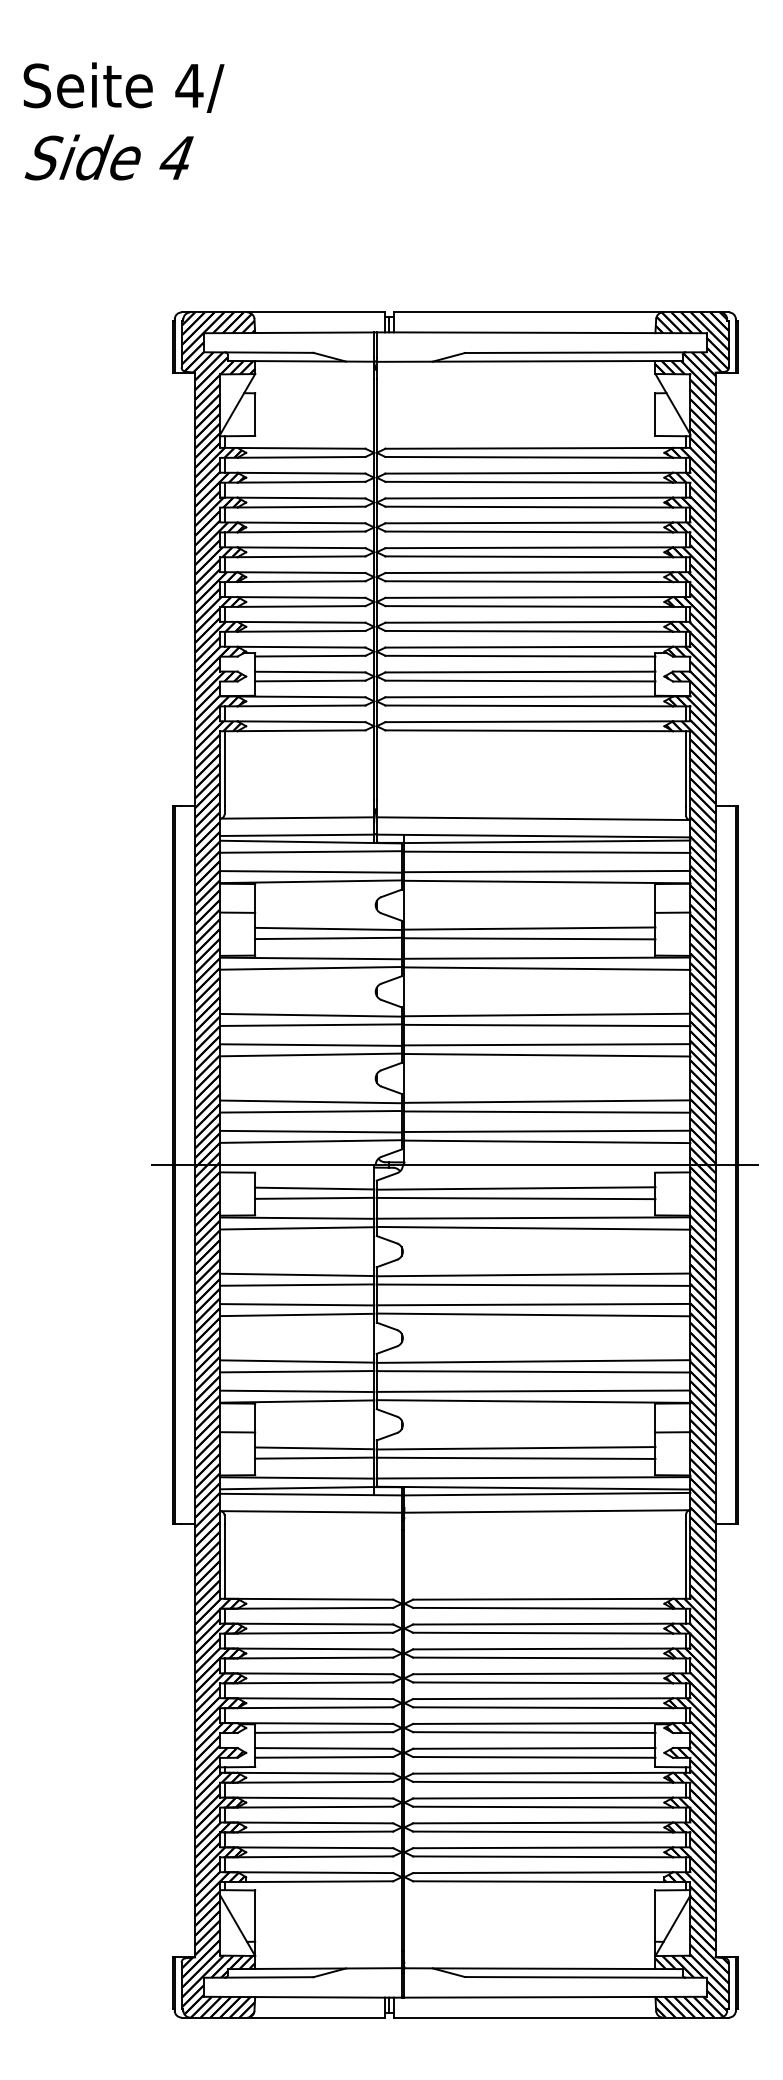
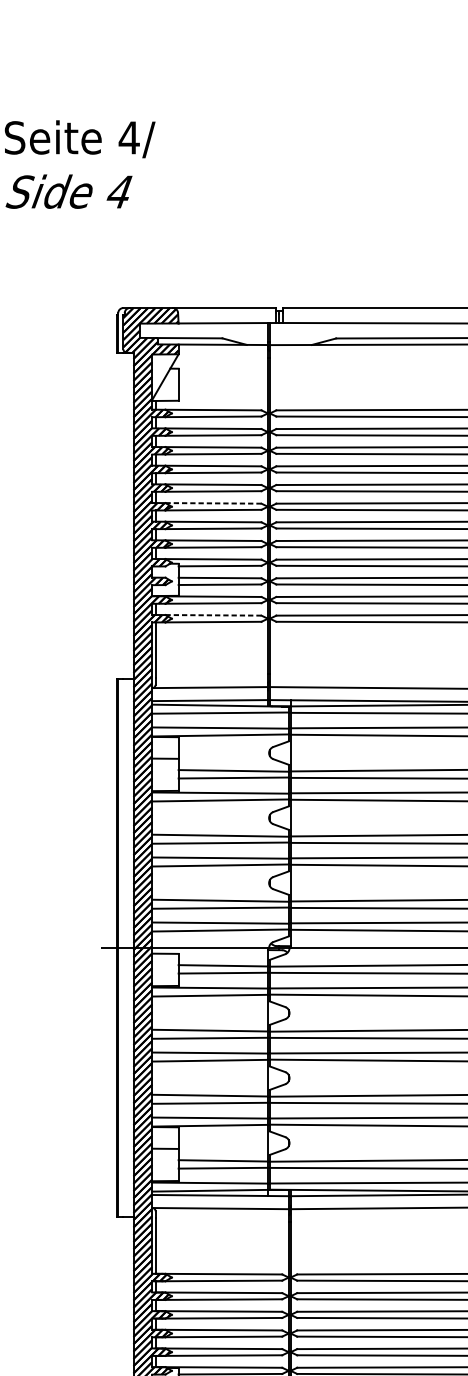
line: (301, 572) -> (213, 503), solid -> dashed
line: (301, 721) -> (213, 615), solid -> dashed

